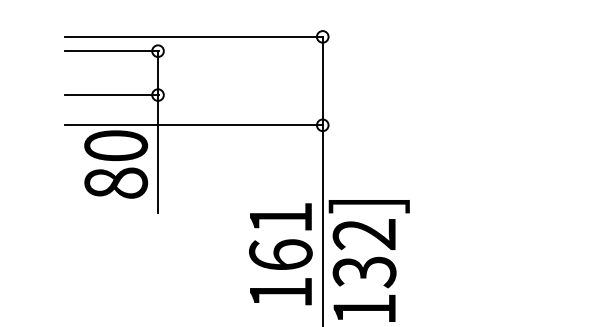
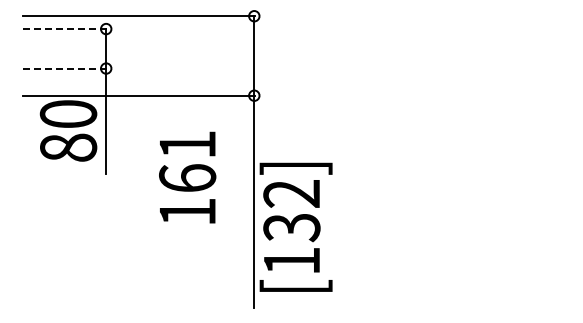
line: (112, 51) -> (65, 29), solid -> dashed
line: (112, 95) -> (65, 68), solid -> dashed
text: (280, 254) -> (187, 177), moved

